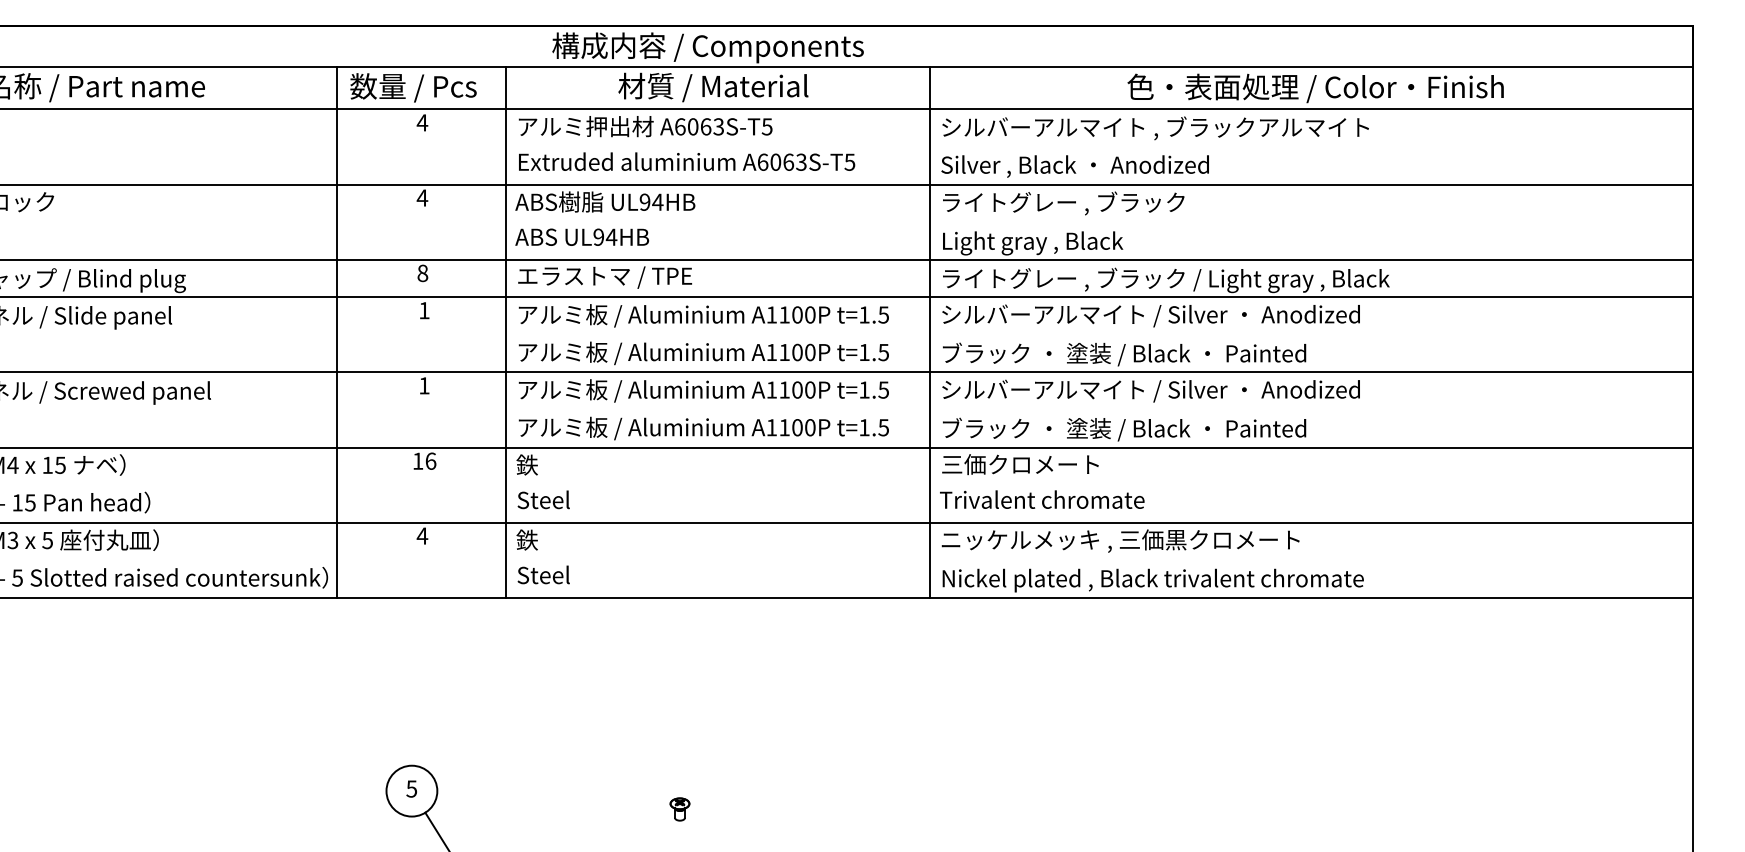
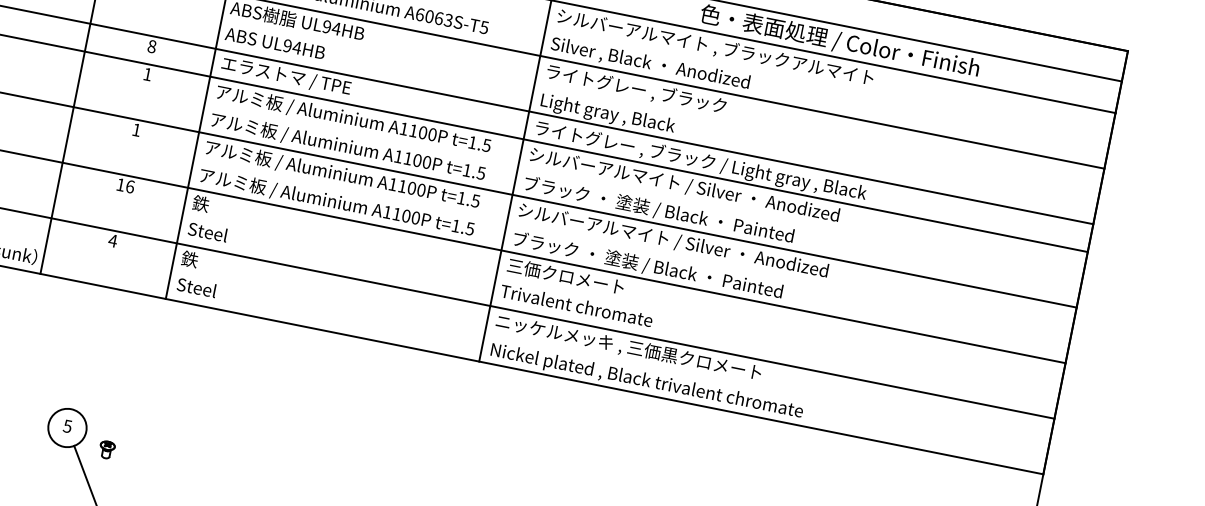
part: (679, 809) -> (106, 449), moved

